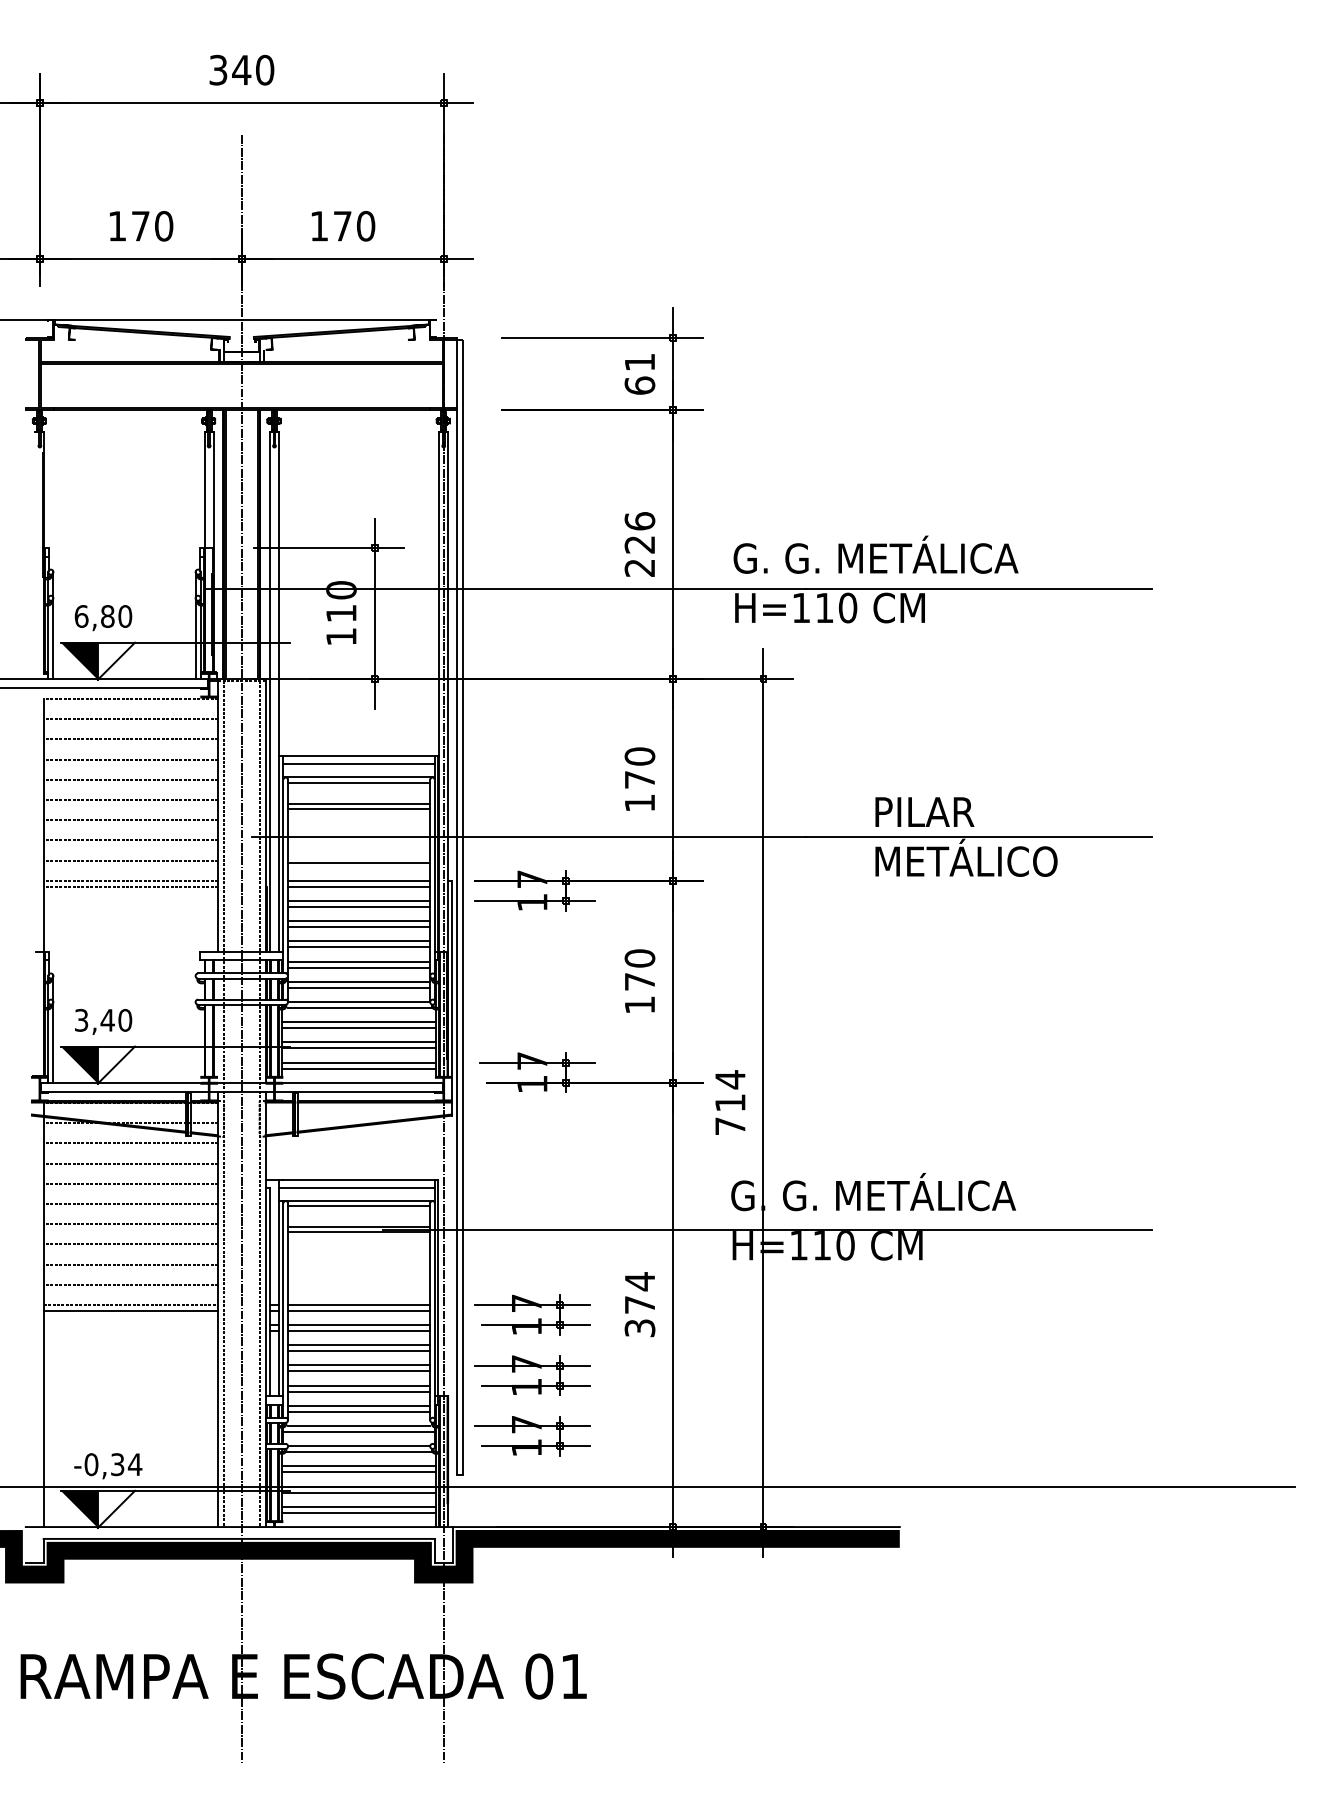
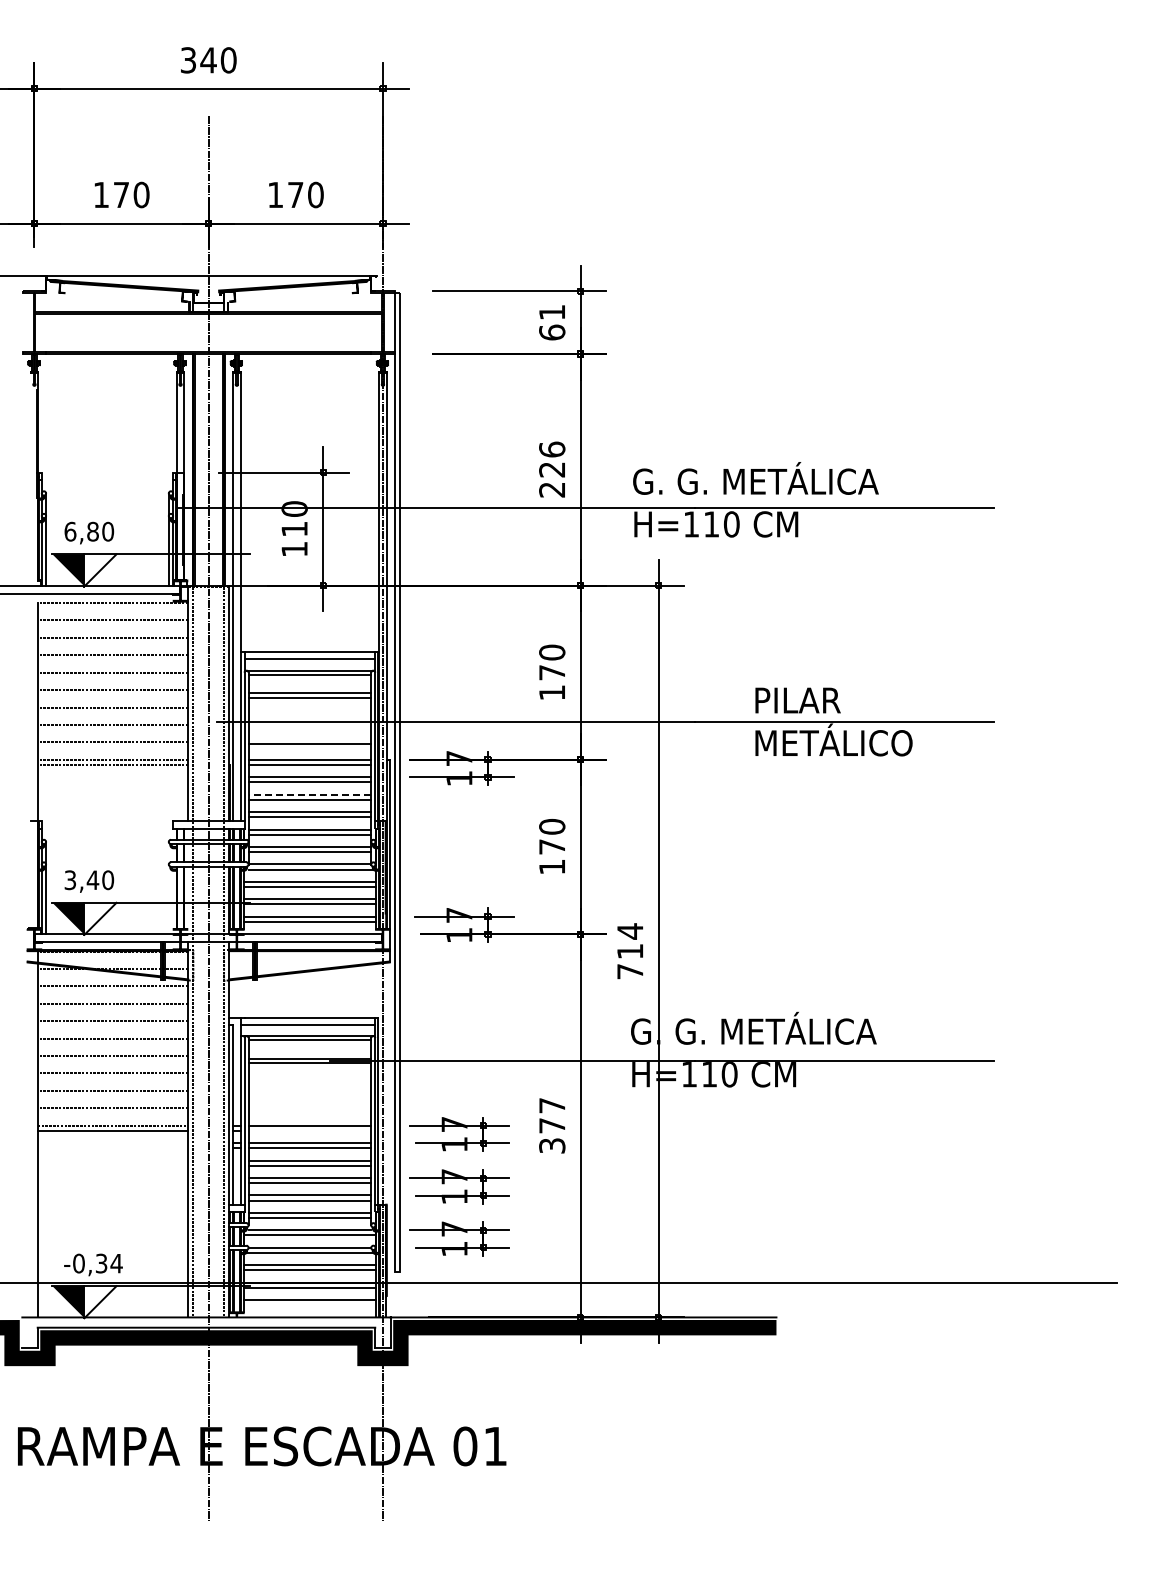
line: (358, 921) -> (309, 794), solid -> dashed
text: (640, 1281) -> (552, 1105), 374 -> 377
line: (358, 1310) -> (309, 1130), removed
line: (358, 1513) -> (309, 1305), removed

